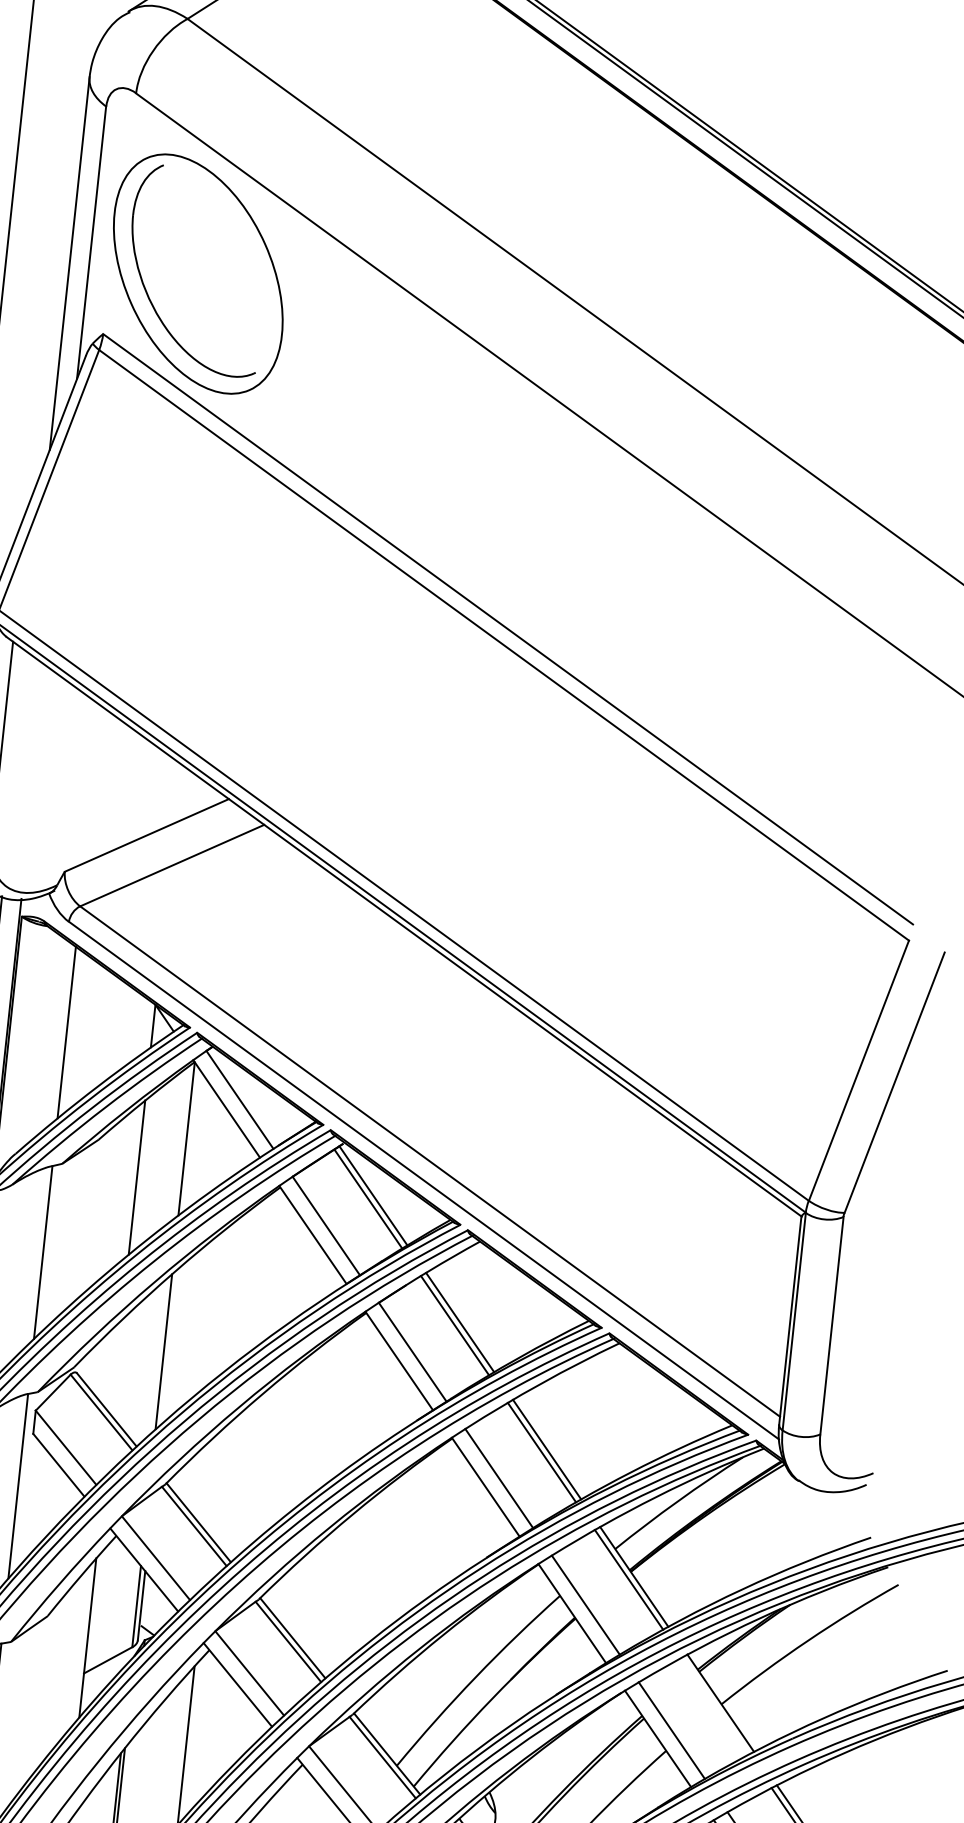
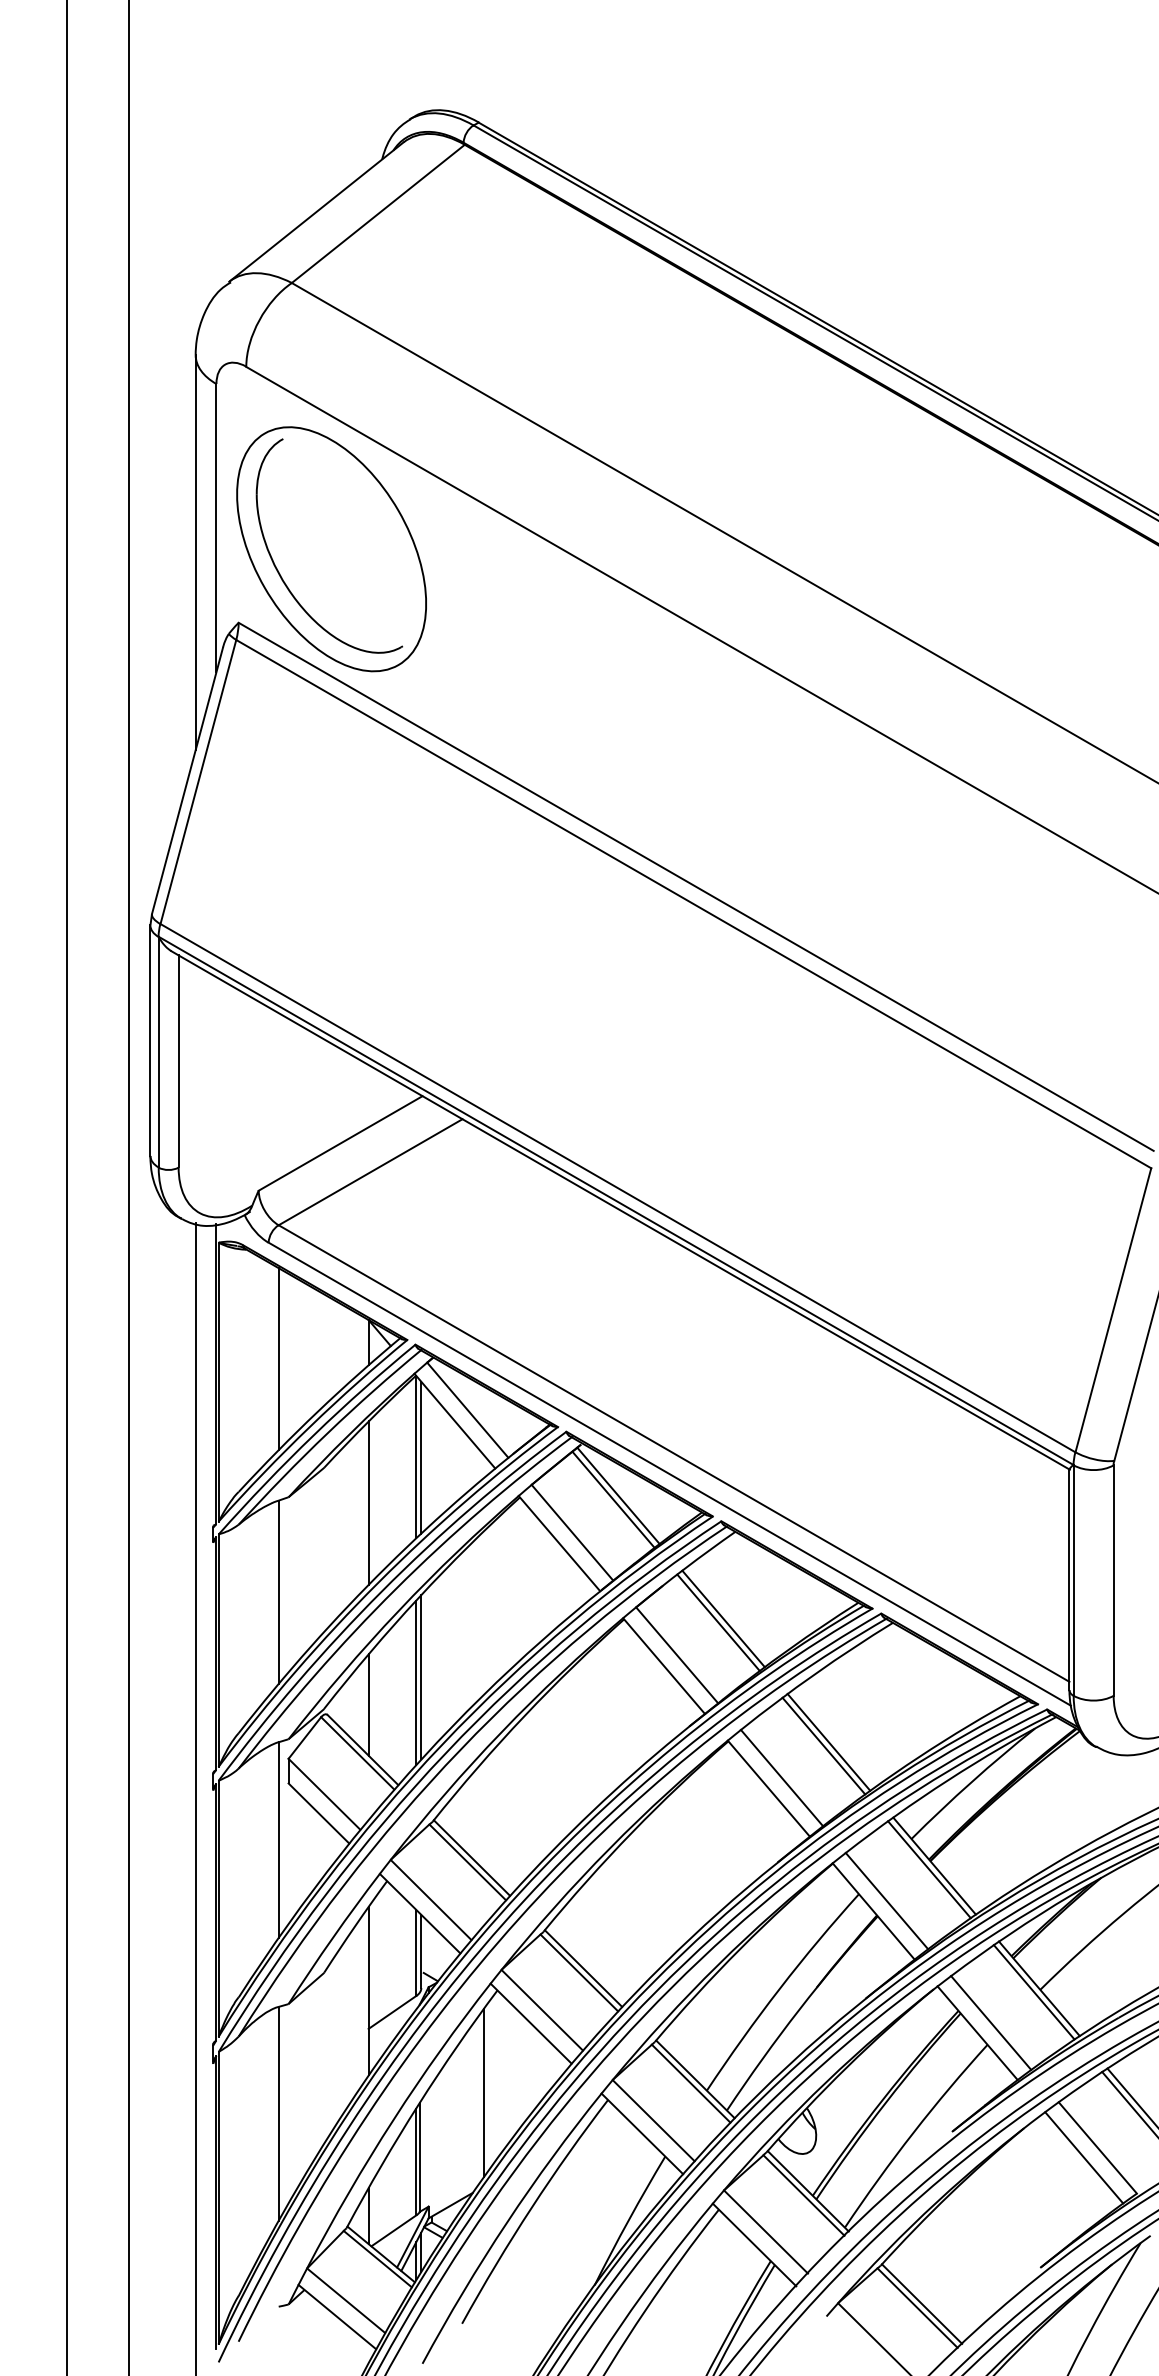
line: (191, 1139) -> (421, 1457), added
line: (169, 1347) -> (421, 1677), added
line: (116, 1367) -> (368, 1704), added
line: (714, 1706) -> (1033, 1992), added

